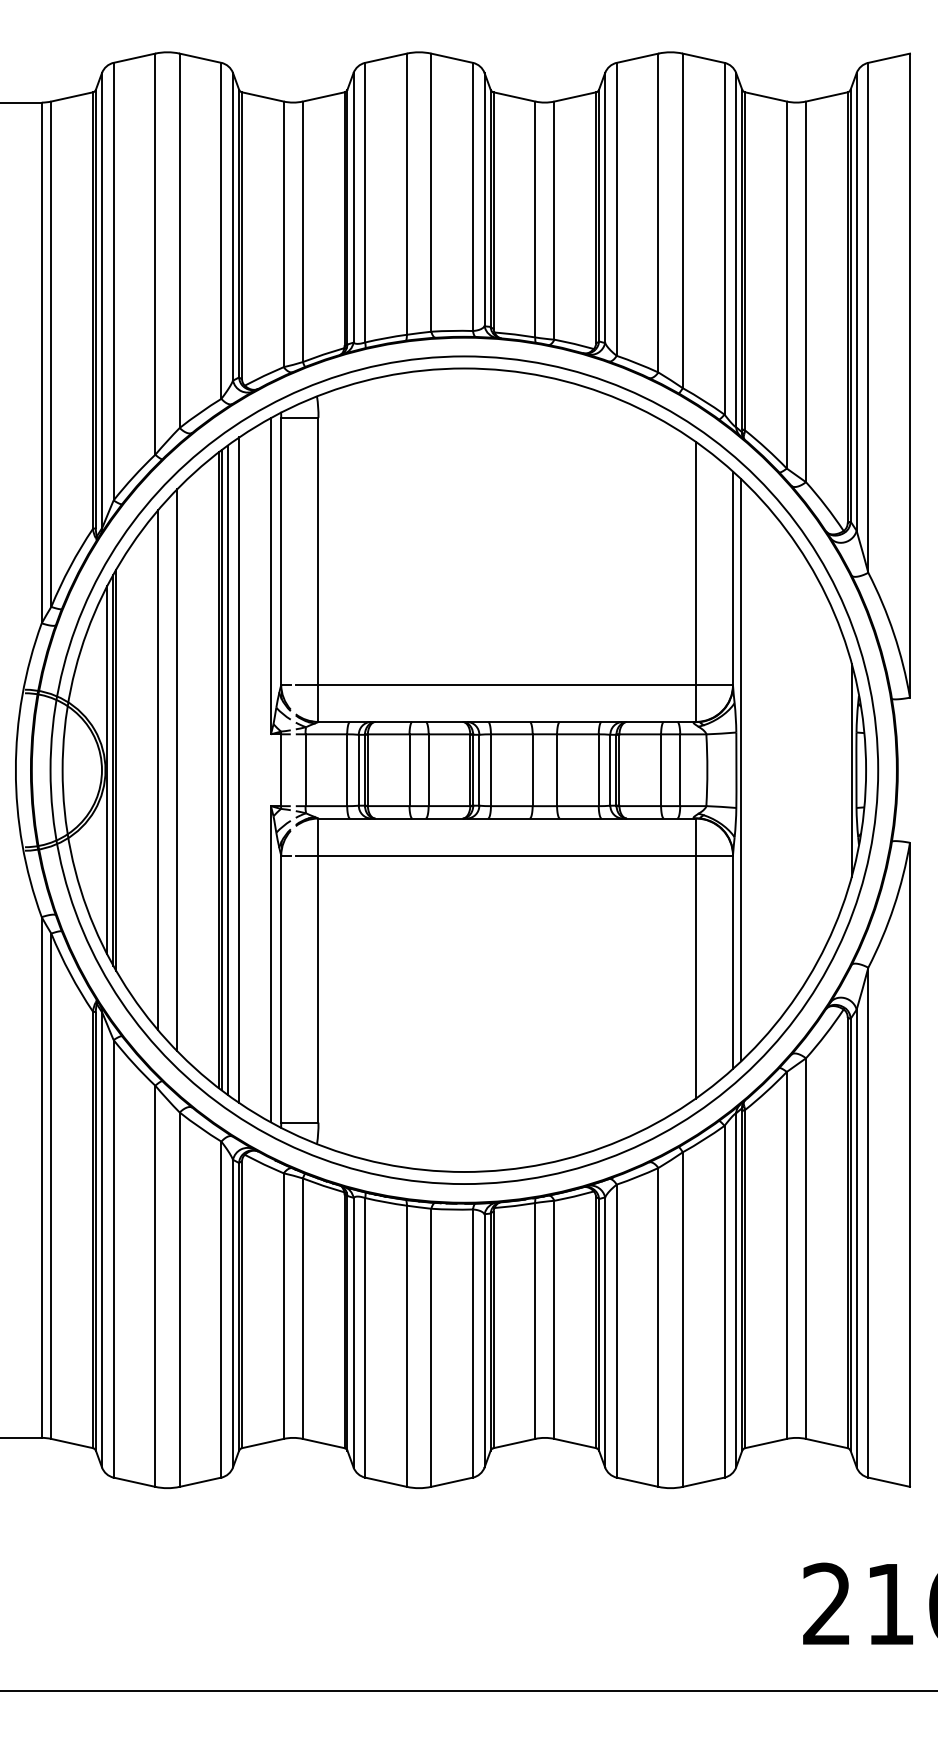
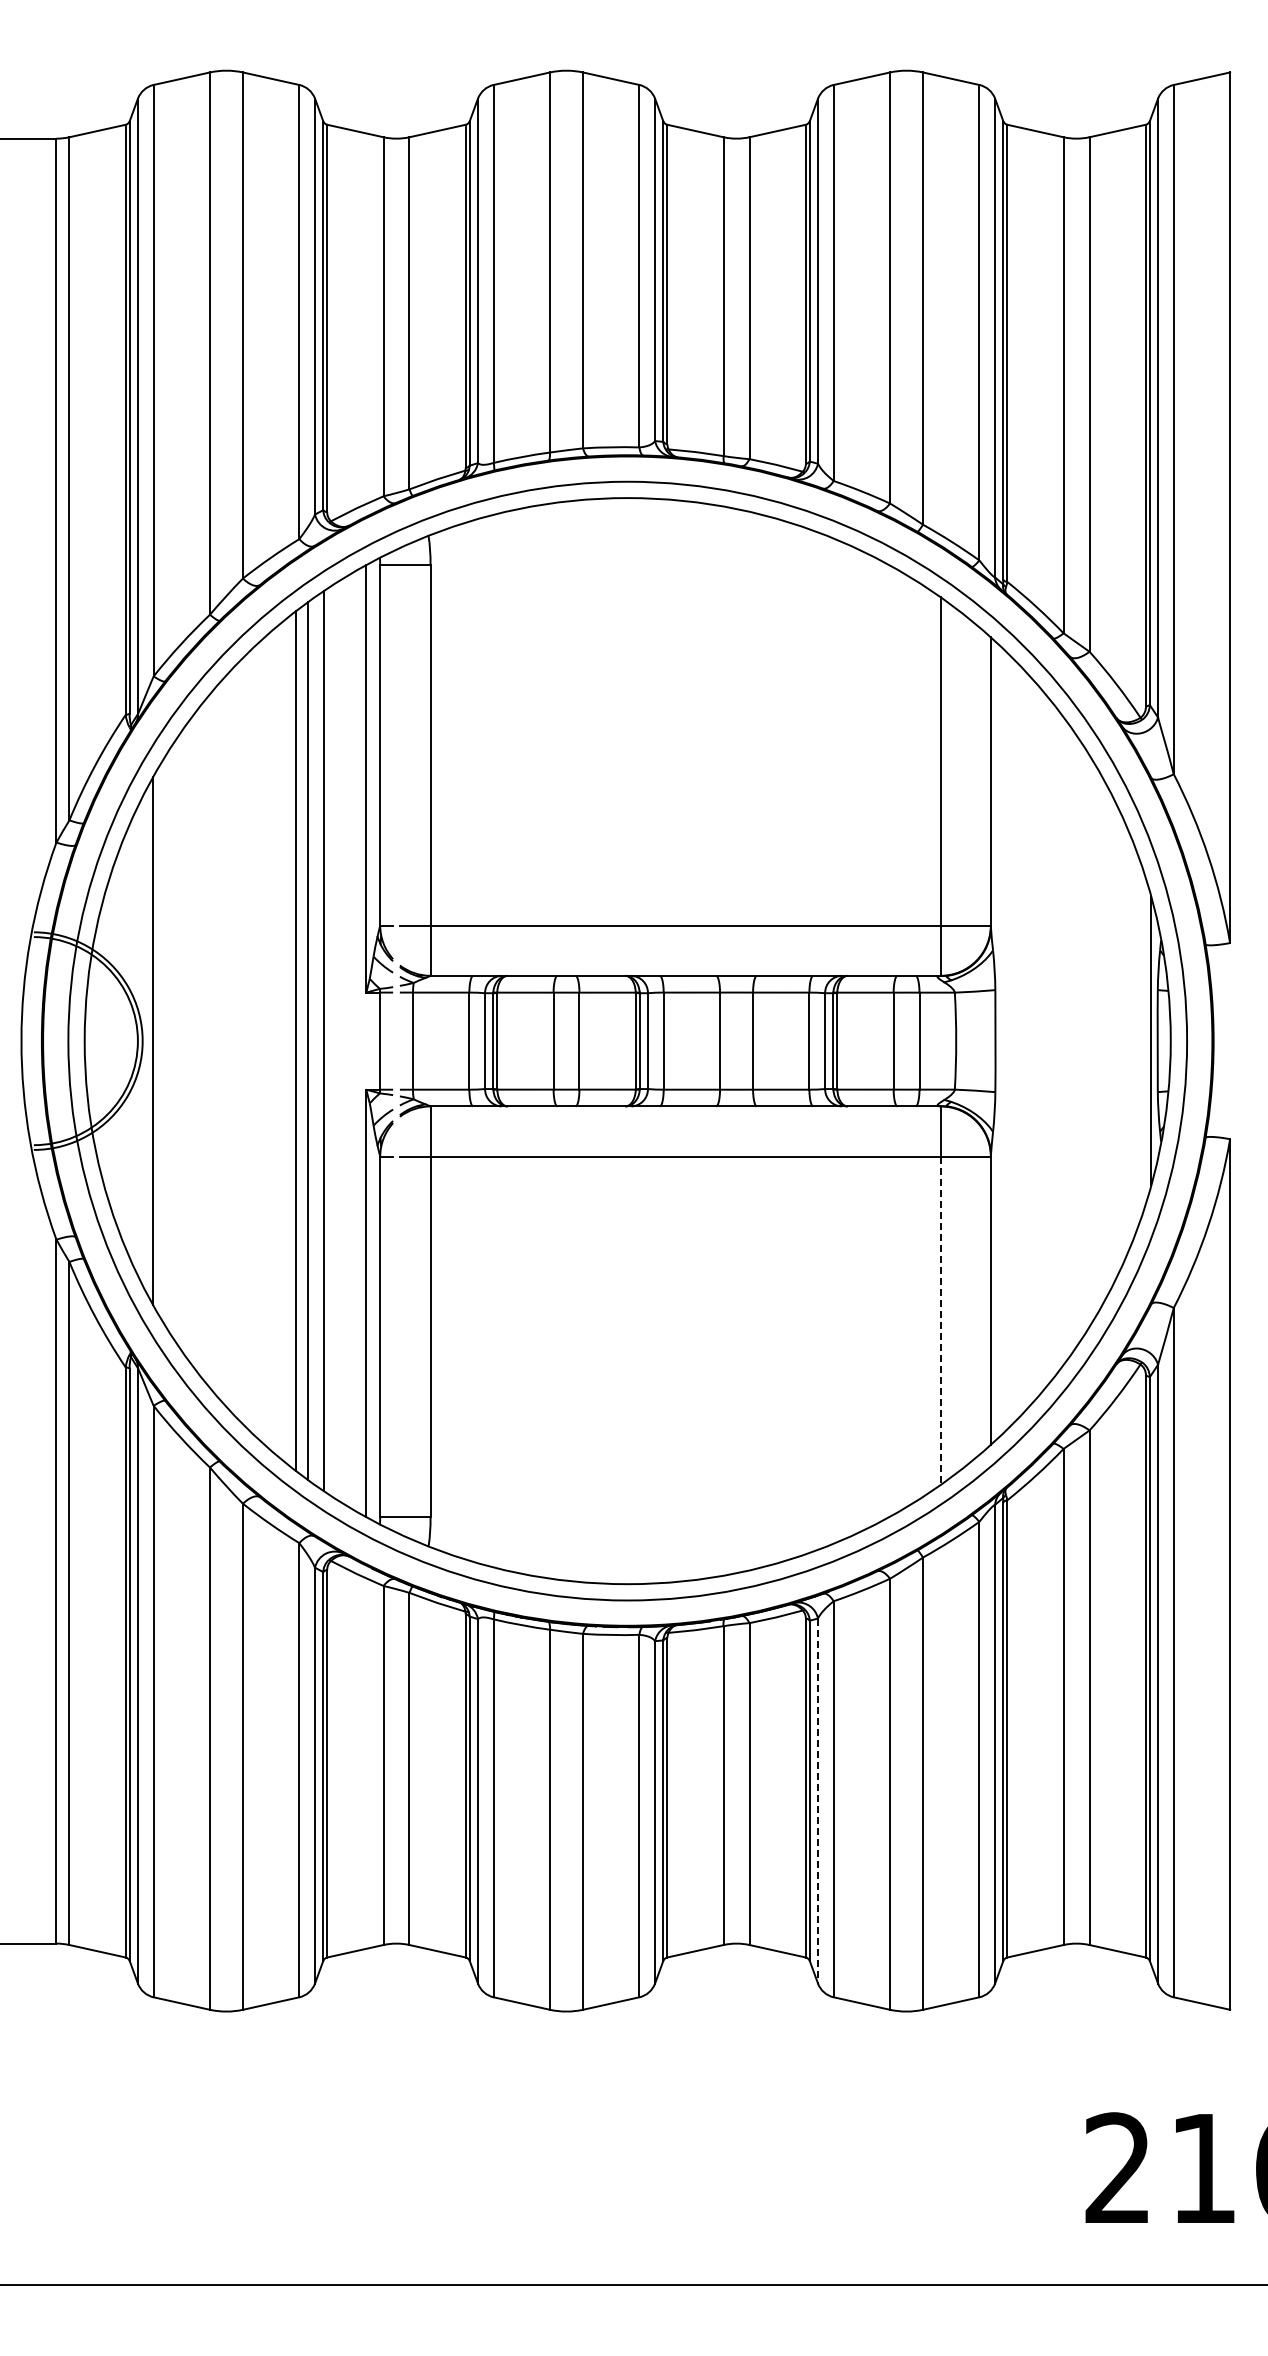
line: (107, 769) -> (145, 1040), removed
line: (157, 769) -> (213, 1040), removed
line: (177, 769) -> (239, 1040), removed
line: (221, 769) -> (299, 1040), removed
line: (740, 769) -> (1001, 1040), removed
line: (116, 770) -> (157, 1041), removed
line: (695, 977) -> (940, 1321), solid -> dashed
line: (604, 1332) -> (817, 1801), solid -> dashed

